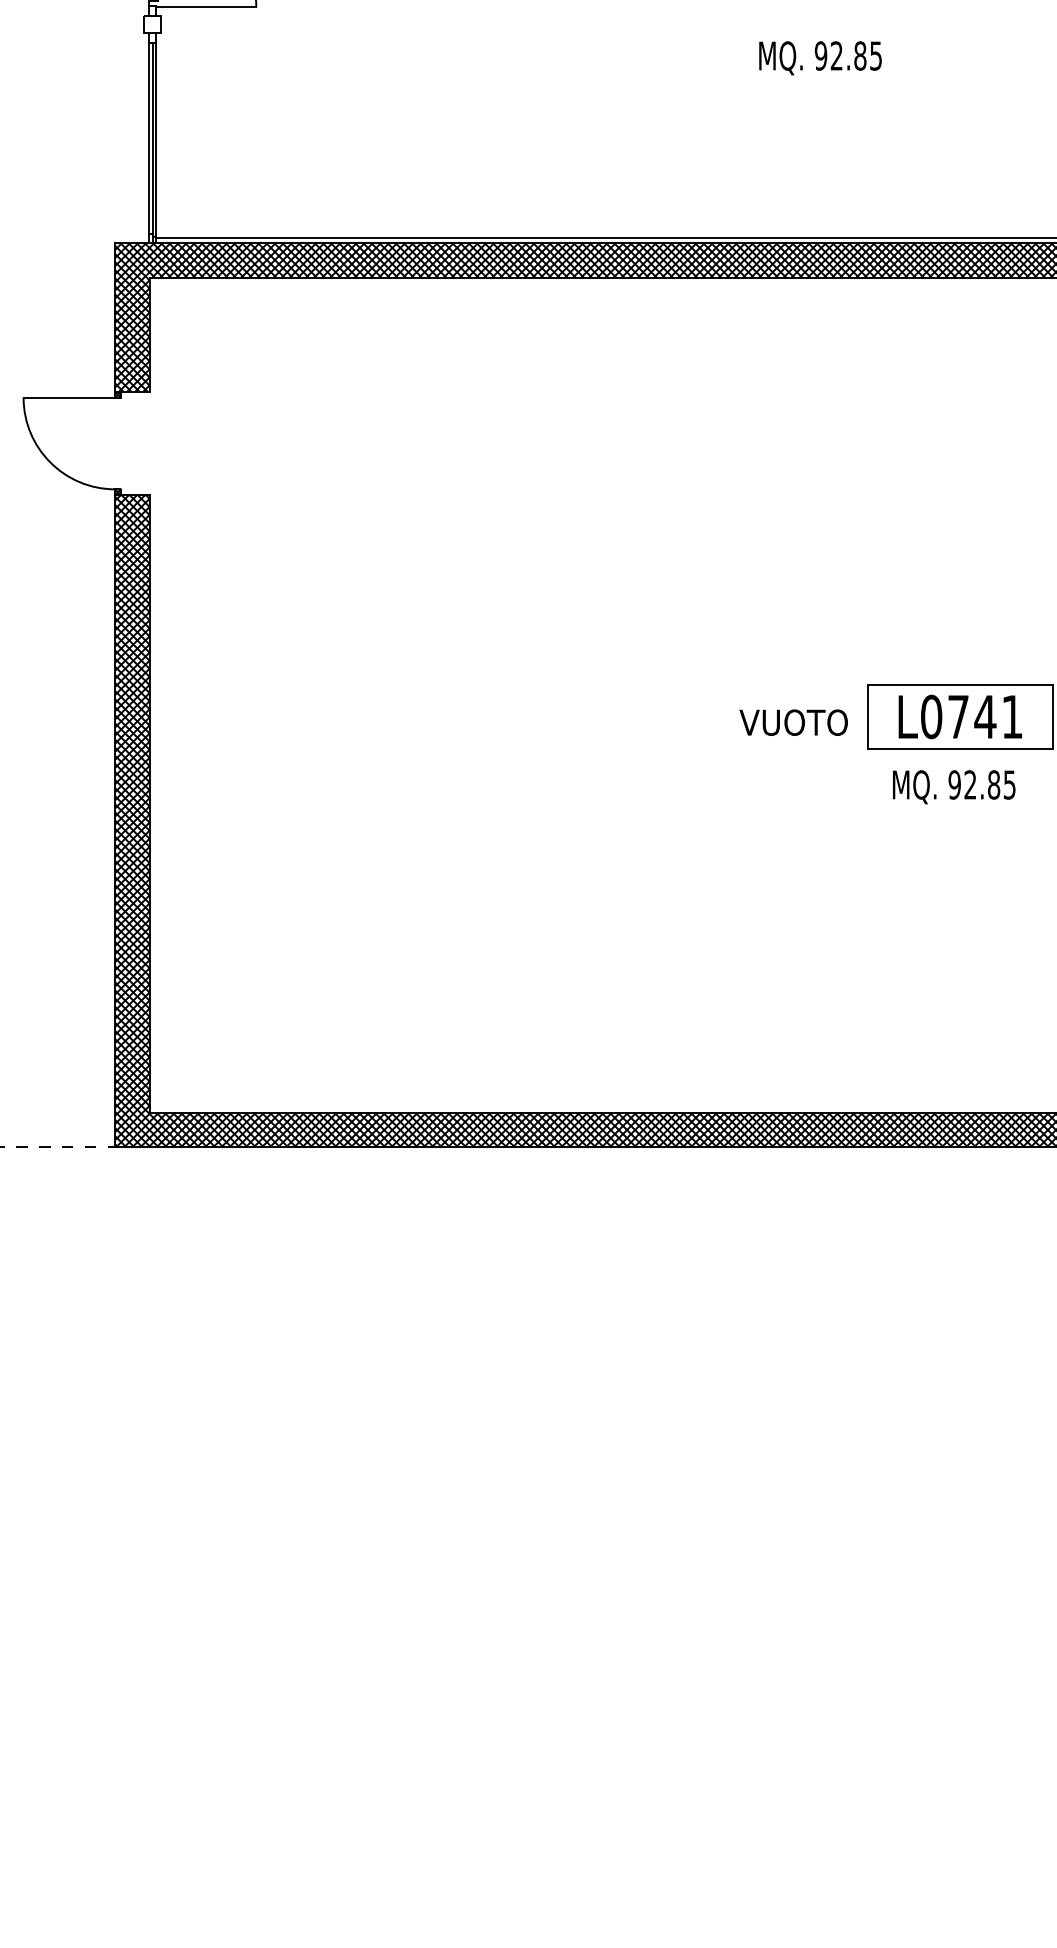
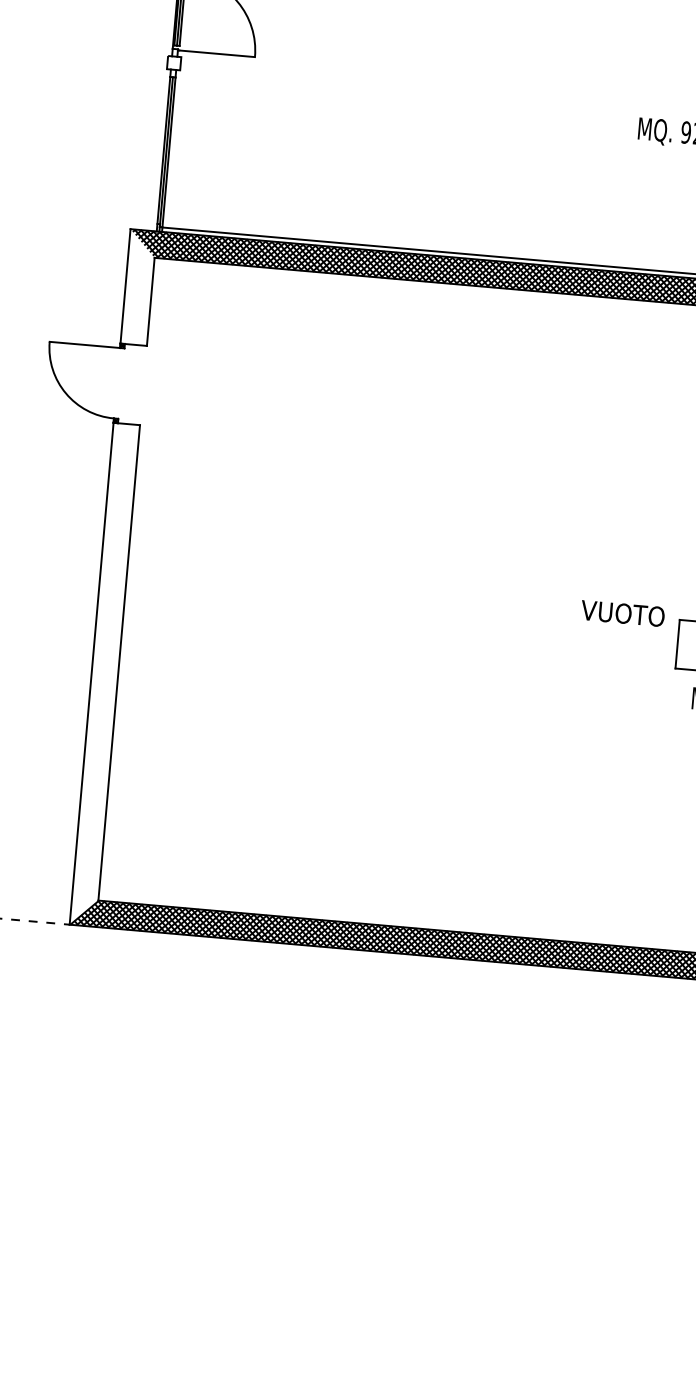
hatch: (132, 318) -> (138, 288), removed
text: (793, 722) -> (622, 613), moved
hatch: (132, 820) -> (105, 674), removed

